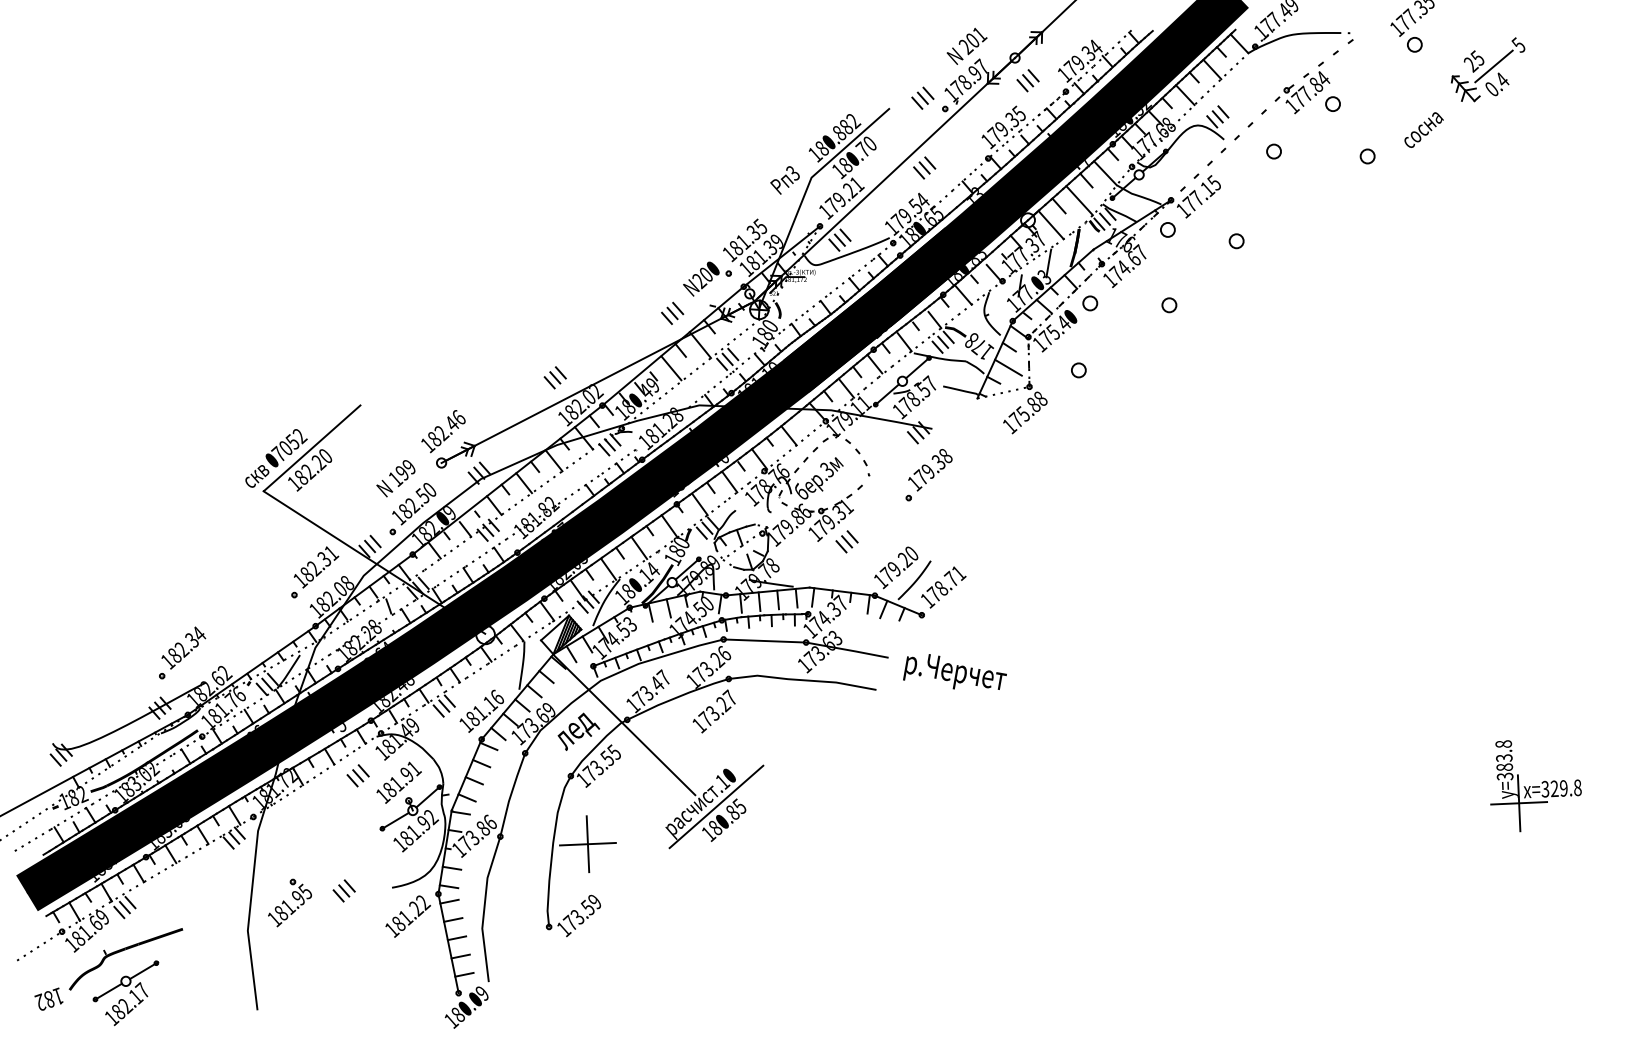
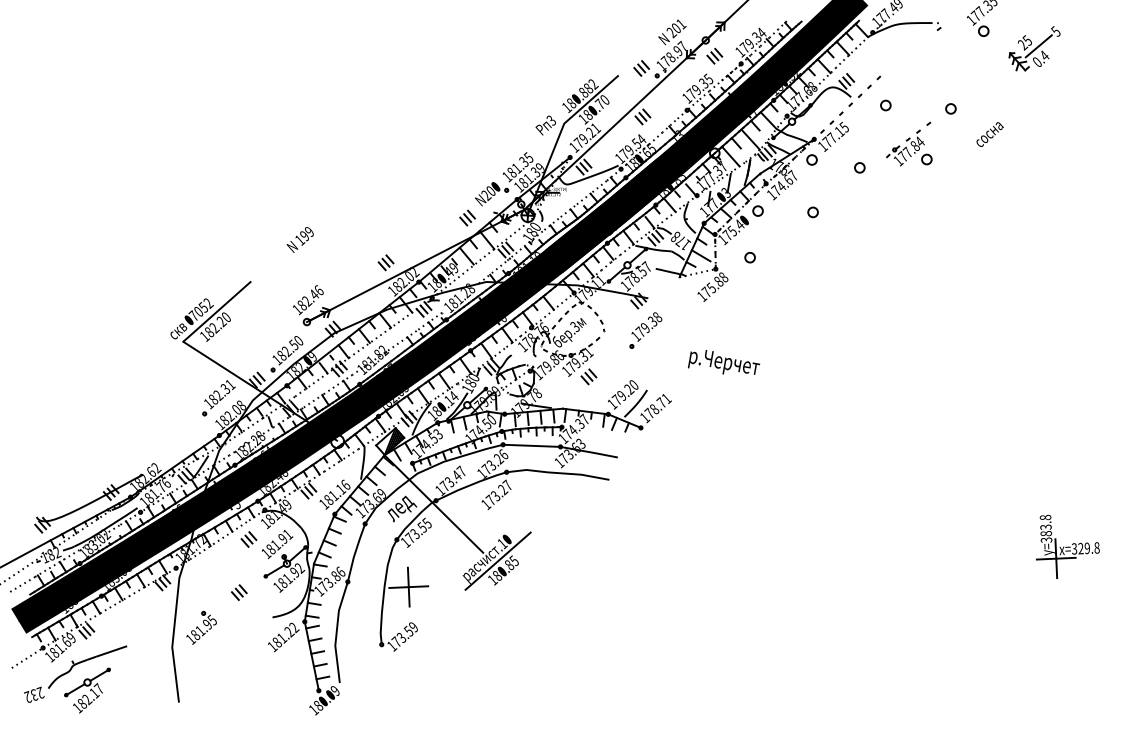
part: (1308, 81) -> (909, 143), moved
text: (1423, 129) -> (989, 134), moved
text: (394, 478) -> (299, 239), moved
part: (182, 653) -> (126, 454), removed
text: (955, 672) -> (724, 362), moved
part: (344, 890) -> (239, 592), moved
text: (54, 997) -> (37, 693), 182 -> 232

